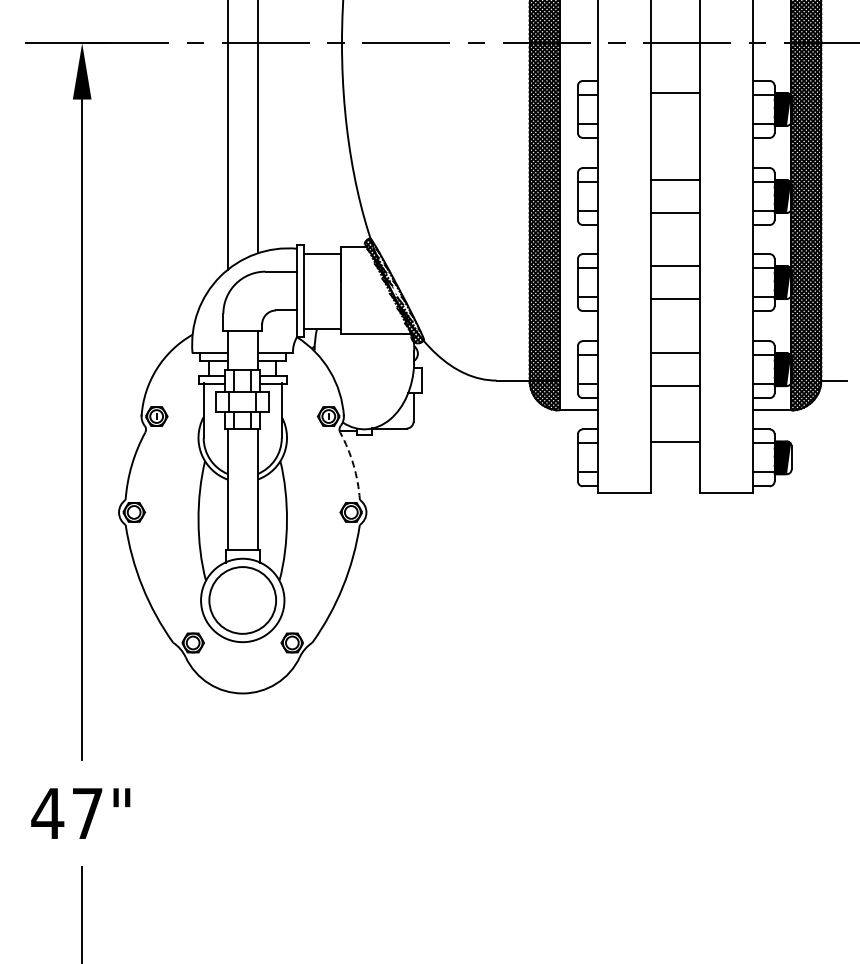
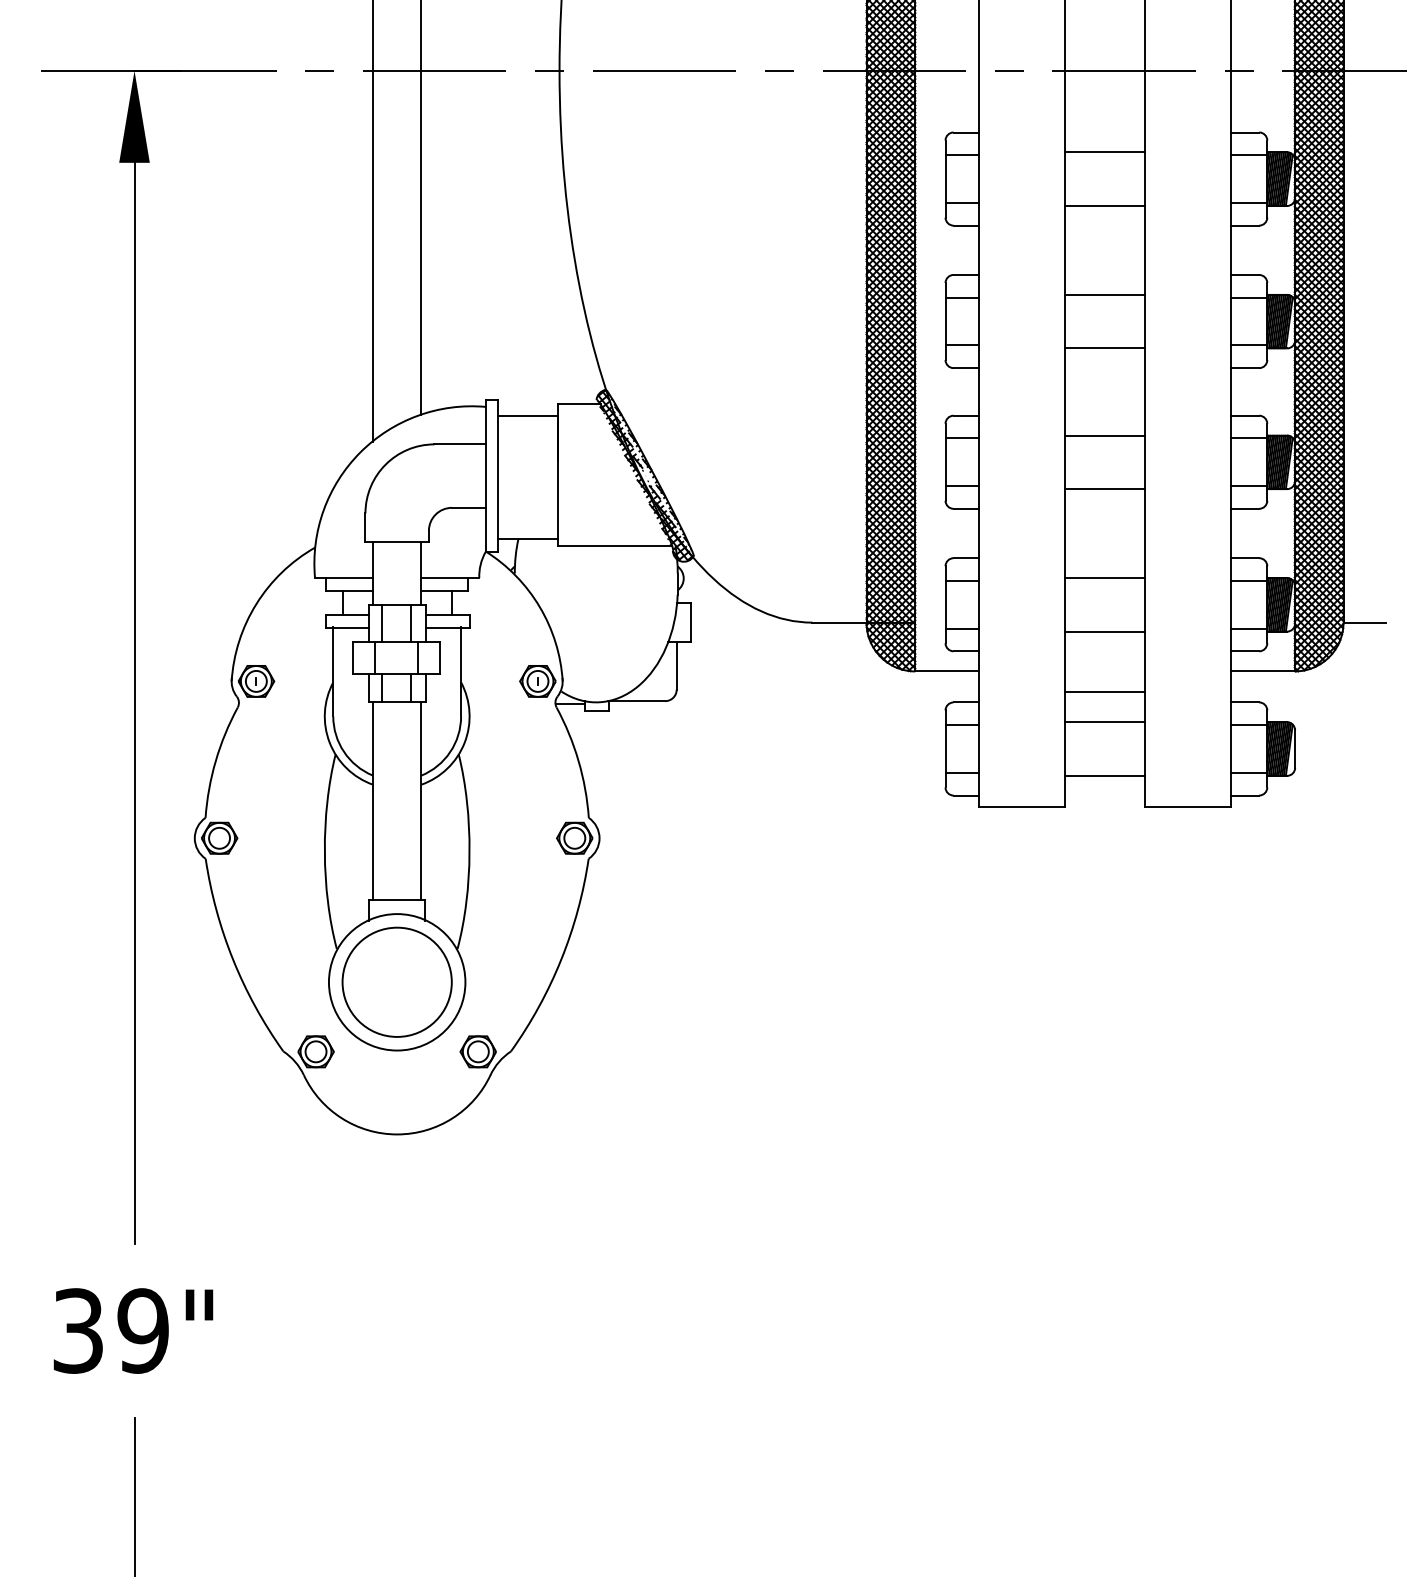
line: (675, 125) -> (1105, 205), added
line: (675, 422) -> (1105, 691), added
arc: (353, 465) -> (578, 761), dashed -> solid
line: (675, 474) -> (1105, 776), added
text: (67, 813) -> (110, 1330), 47" -> 39"

